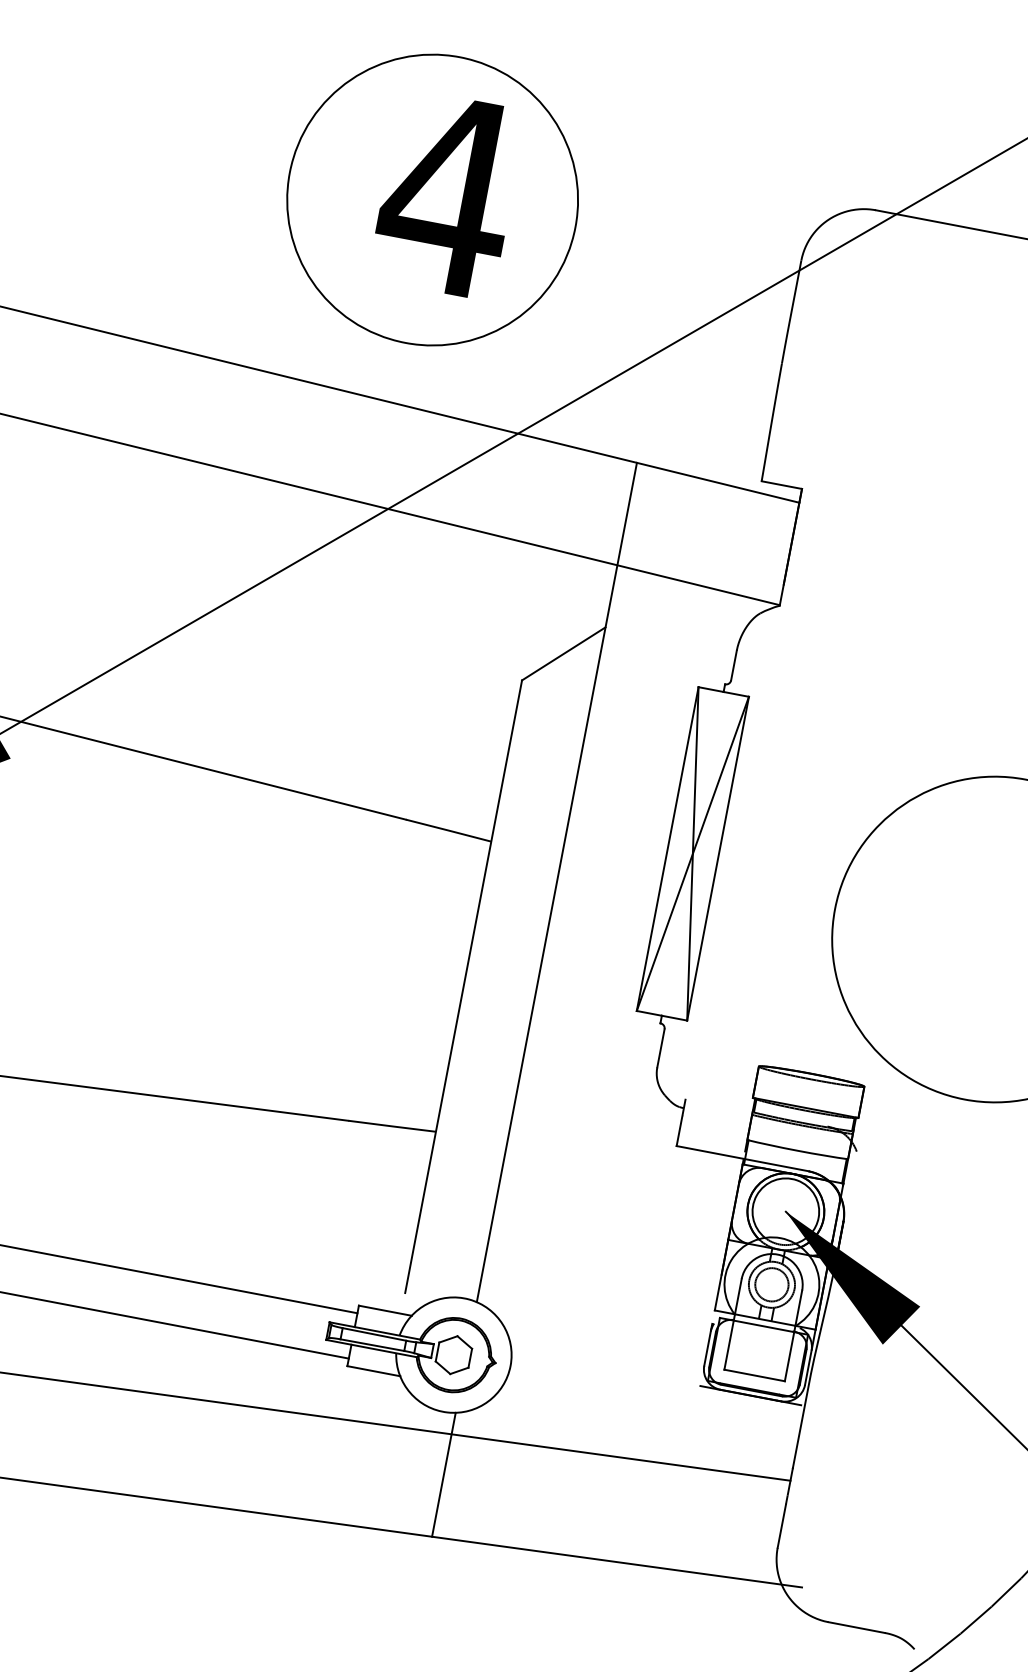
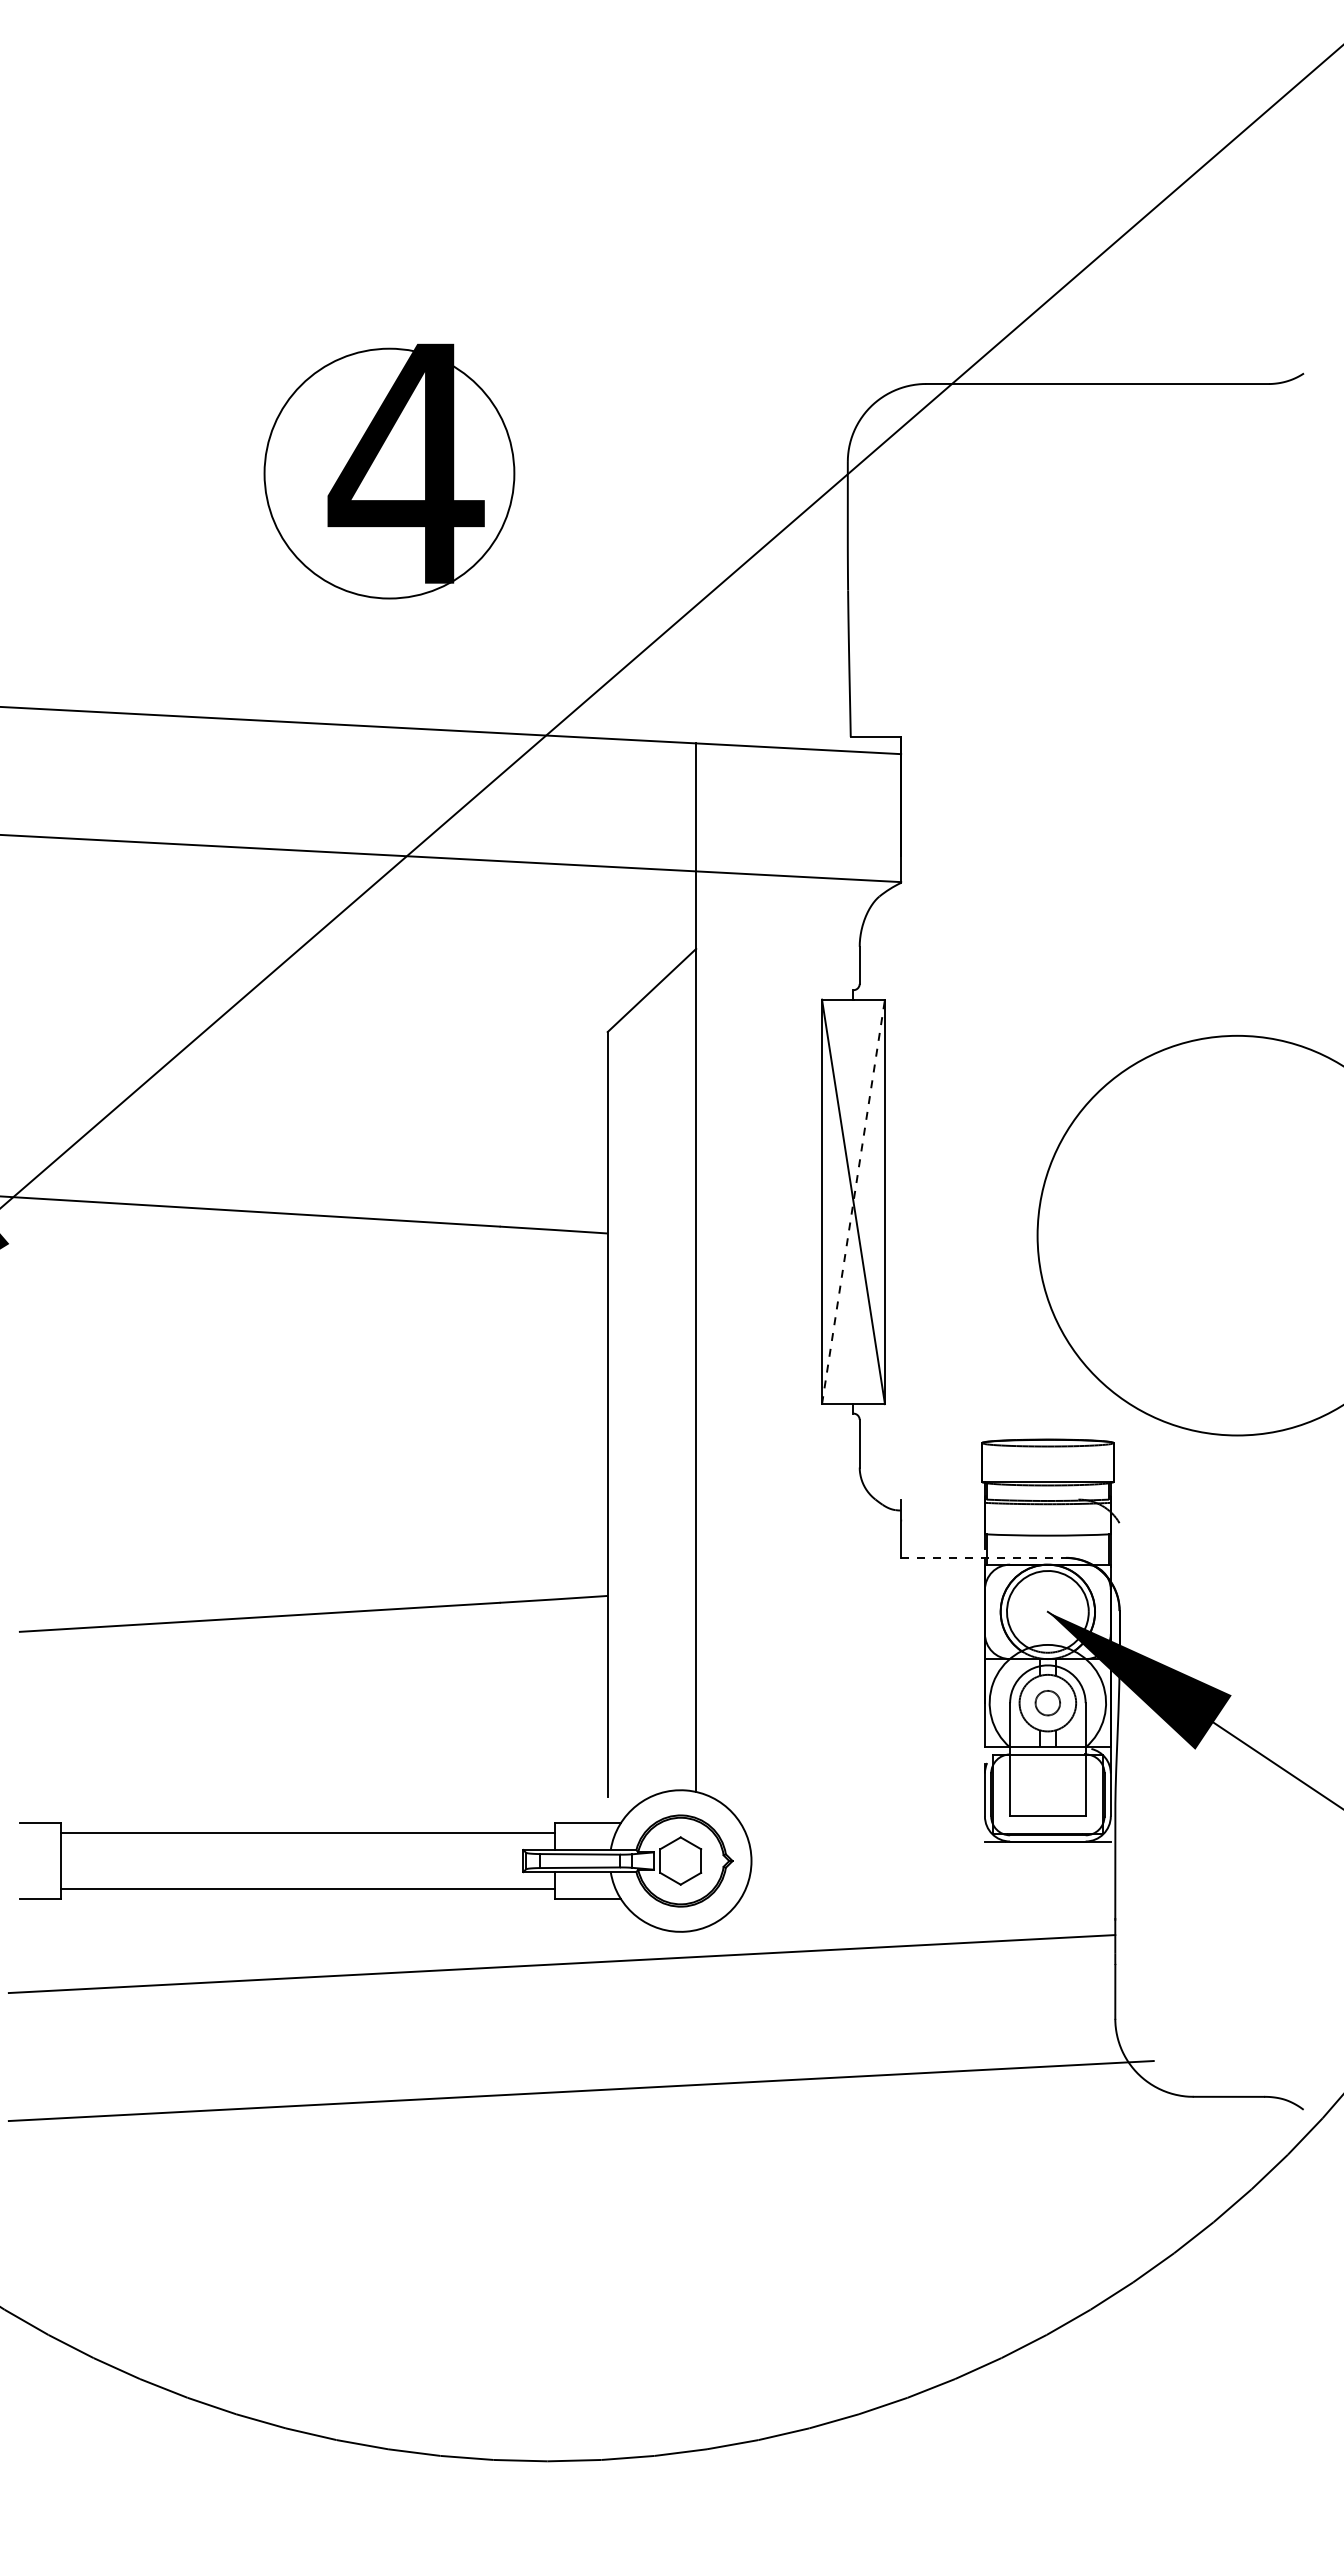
circle: (432, 199) -> (389, 473), size x0.7
line: (692, 853) -> (853, 1201), solid -> dashed
line: (743, 1158) -> (984, 1557), solid -> dashed
circle: (771, 1284) -> (1047, 1702), size x0.6
line: (444, 1474) -> (696, 2007), removed

